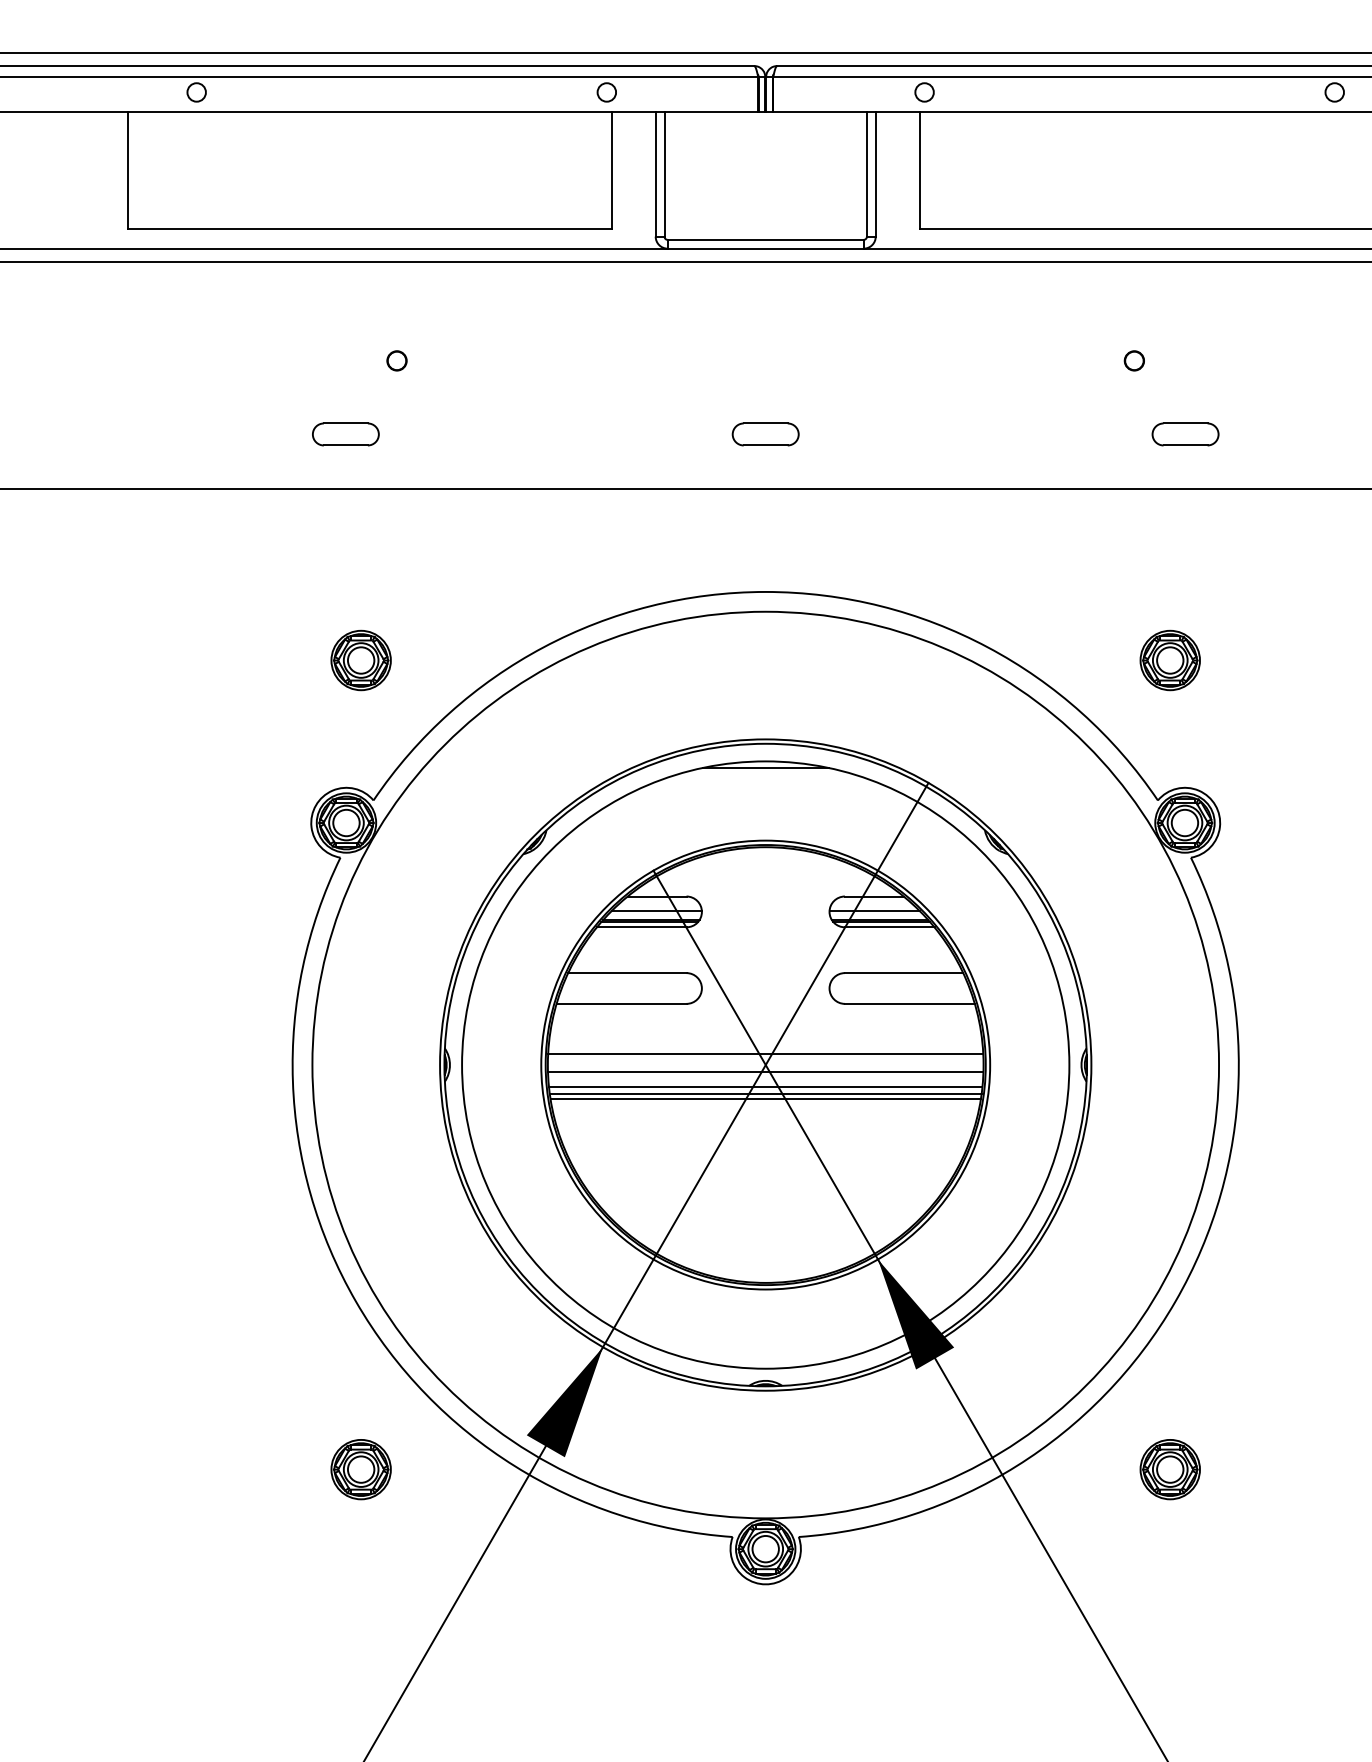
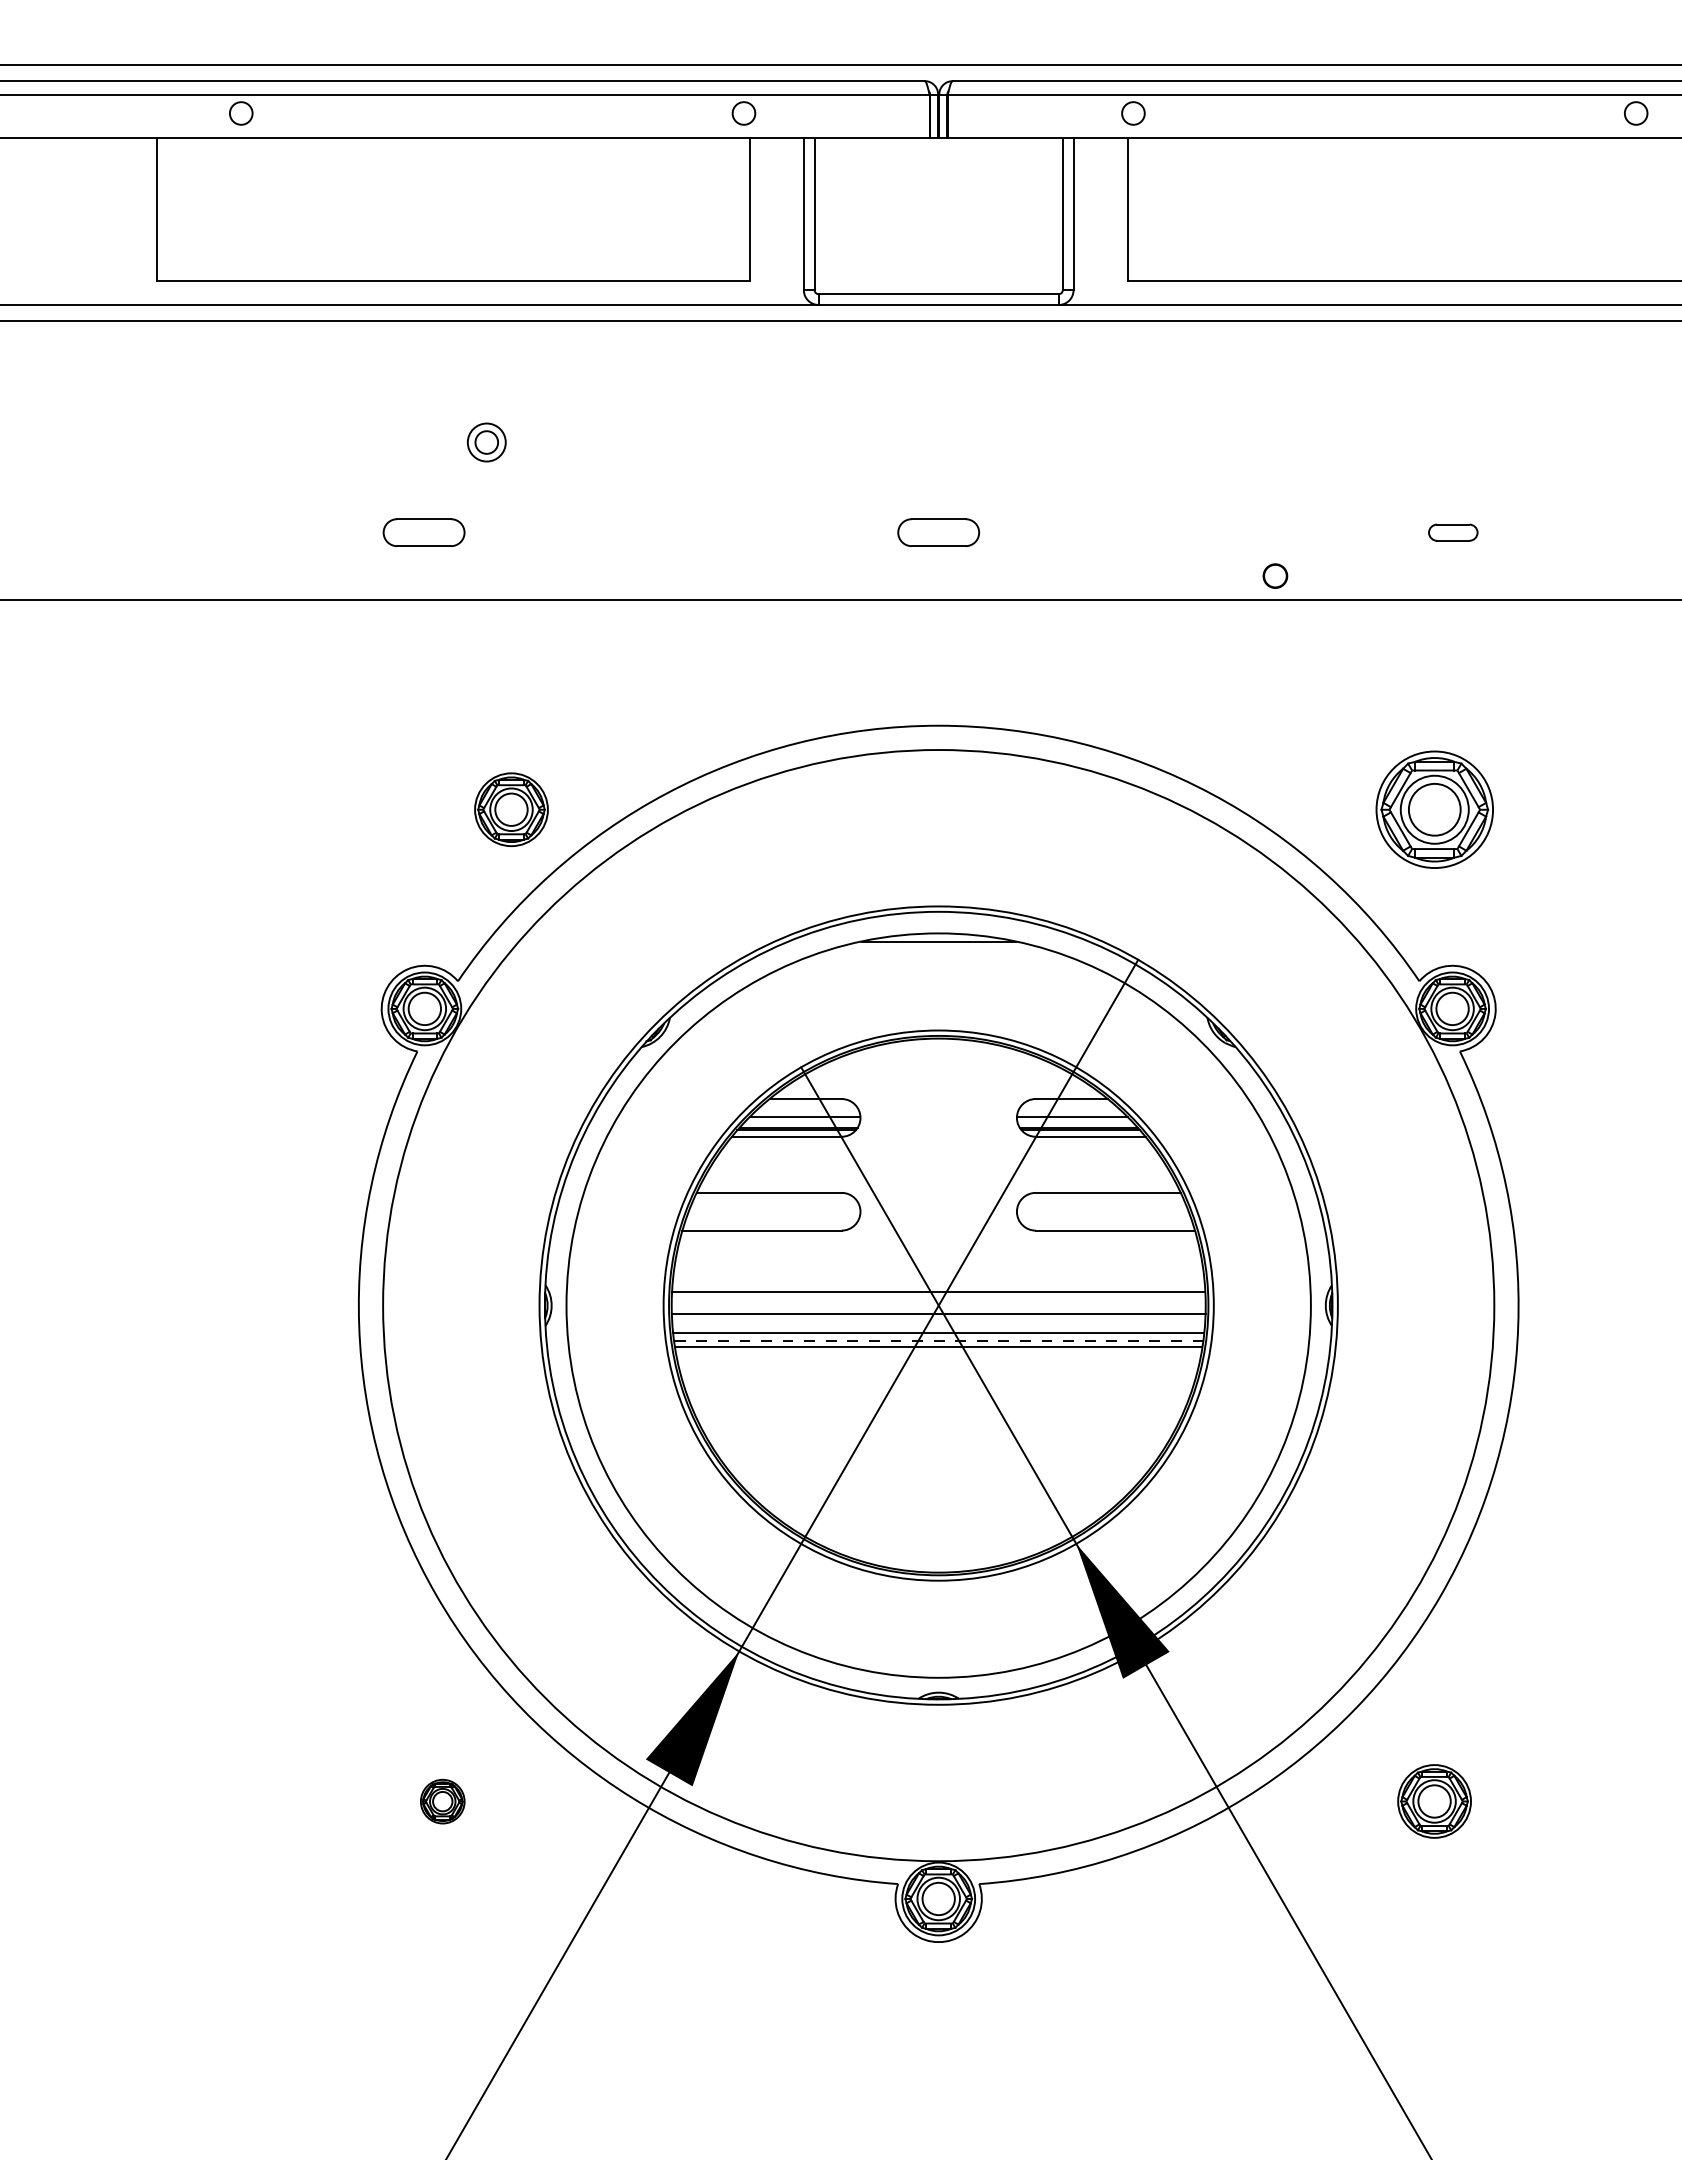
circle: (396, 360) -> (486, 442), size x1.6
circle: (1133, 360) -> (1274, 575), moved
part: (1185, 434) -> (1453, 532), size x0.6
part: (360, 660) -> (510, 809), moved
part: (1169, 660) -> (1433, 809), size x1.6
line: (765, 1093) -> (938, 1340), solid -> dashed
part: (360, 1469) -> (442, 1801), size x0.6

